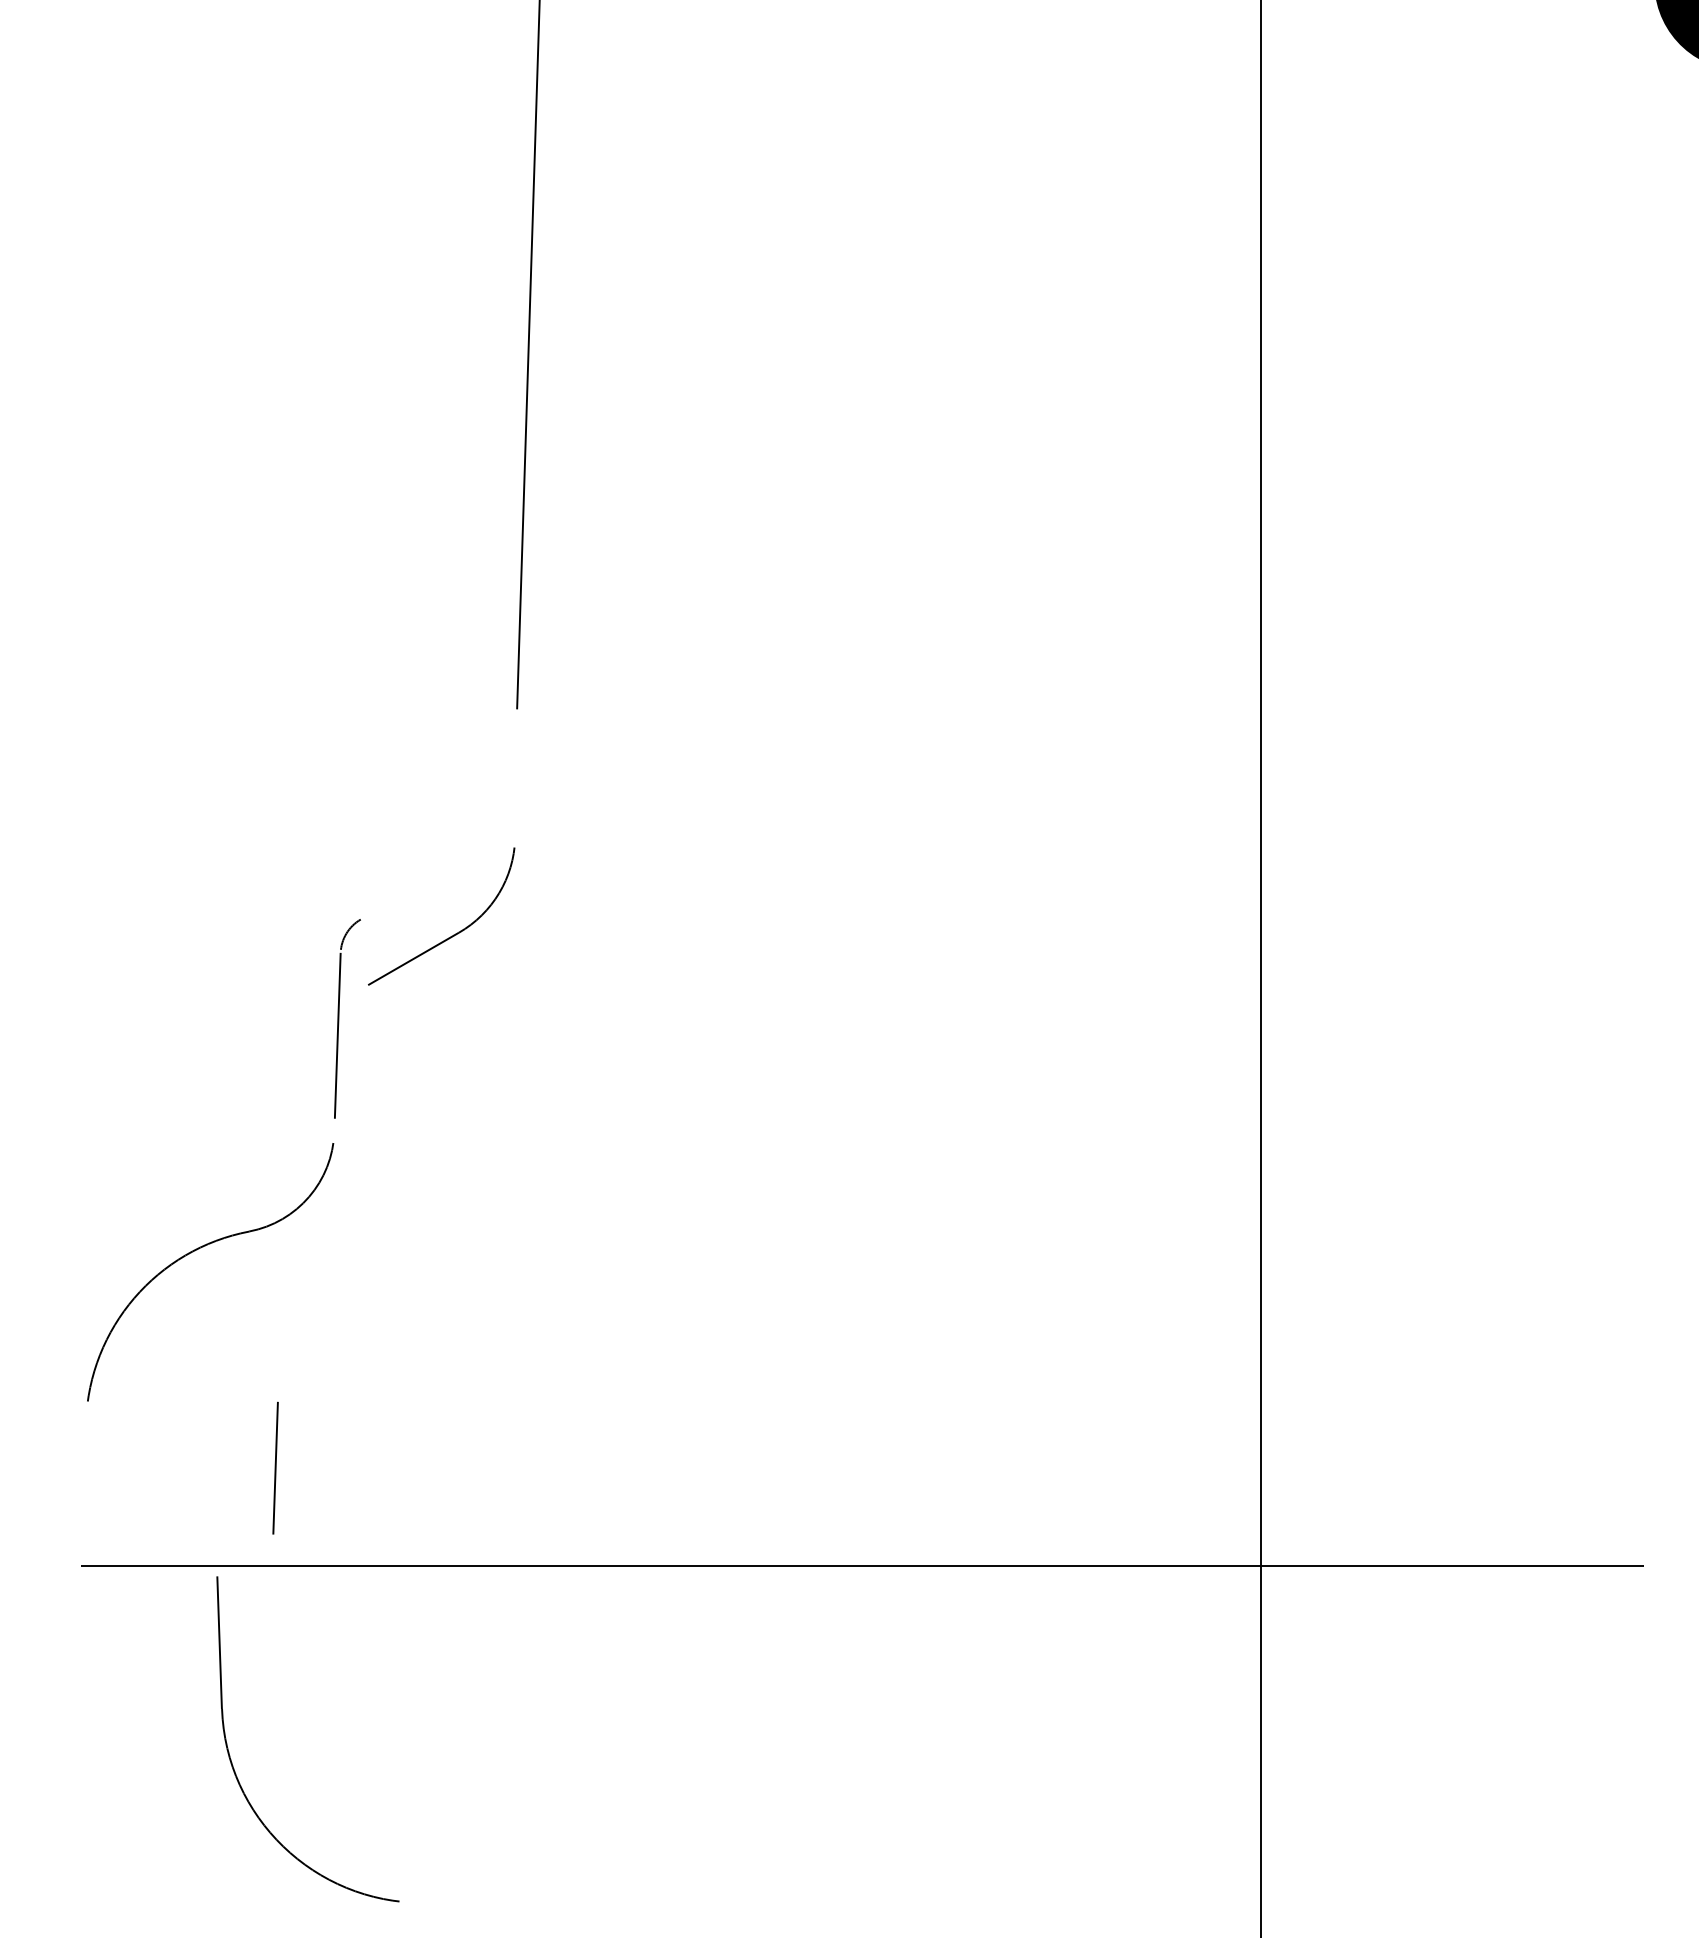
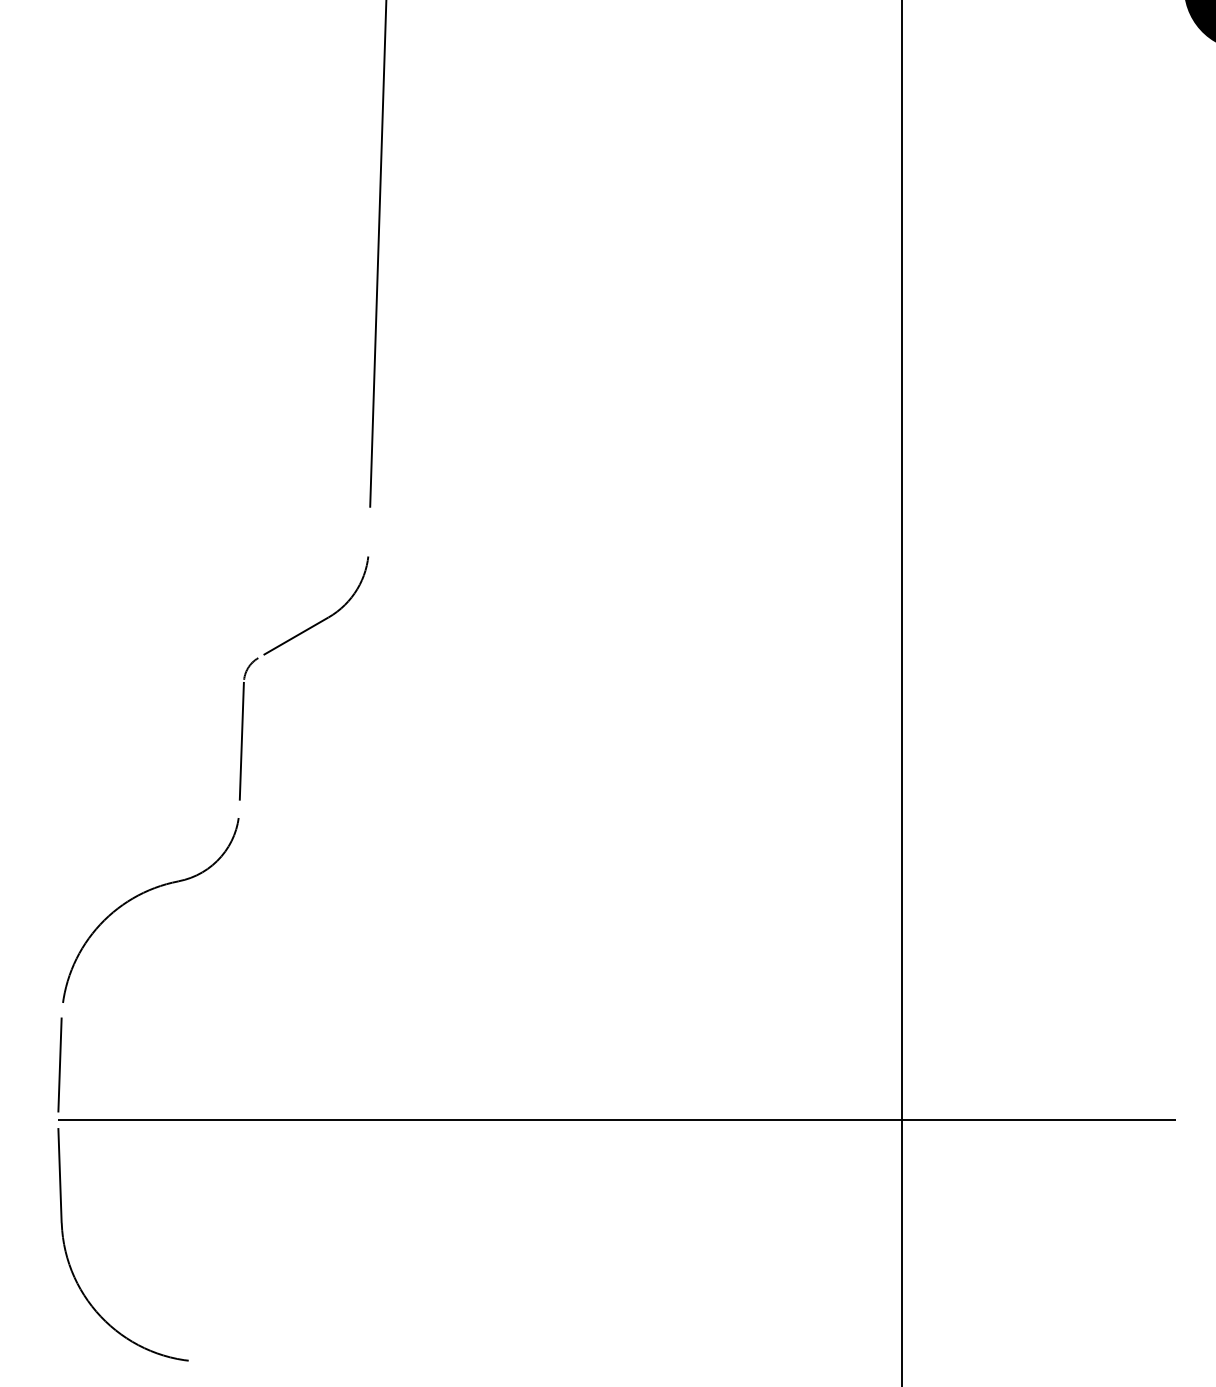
part: (451, 935) -> (323, 619), moved
line: (275, 1467) -> (59, 1064), moved
part: (233, 1765) -> (69, 1263), moved

